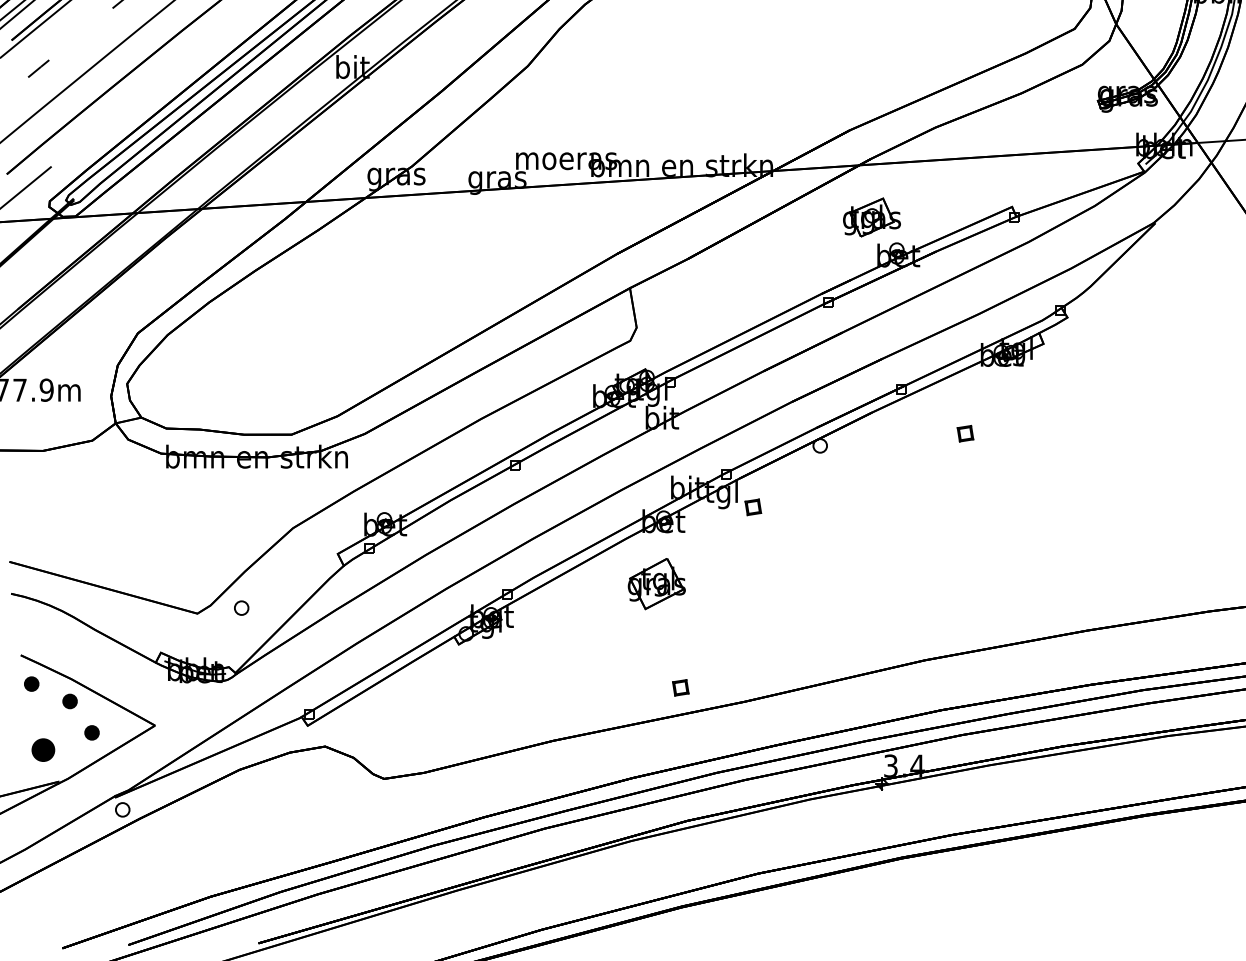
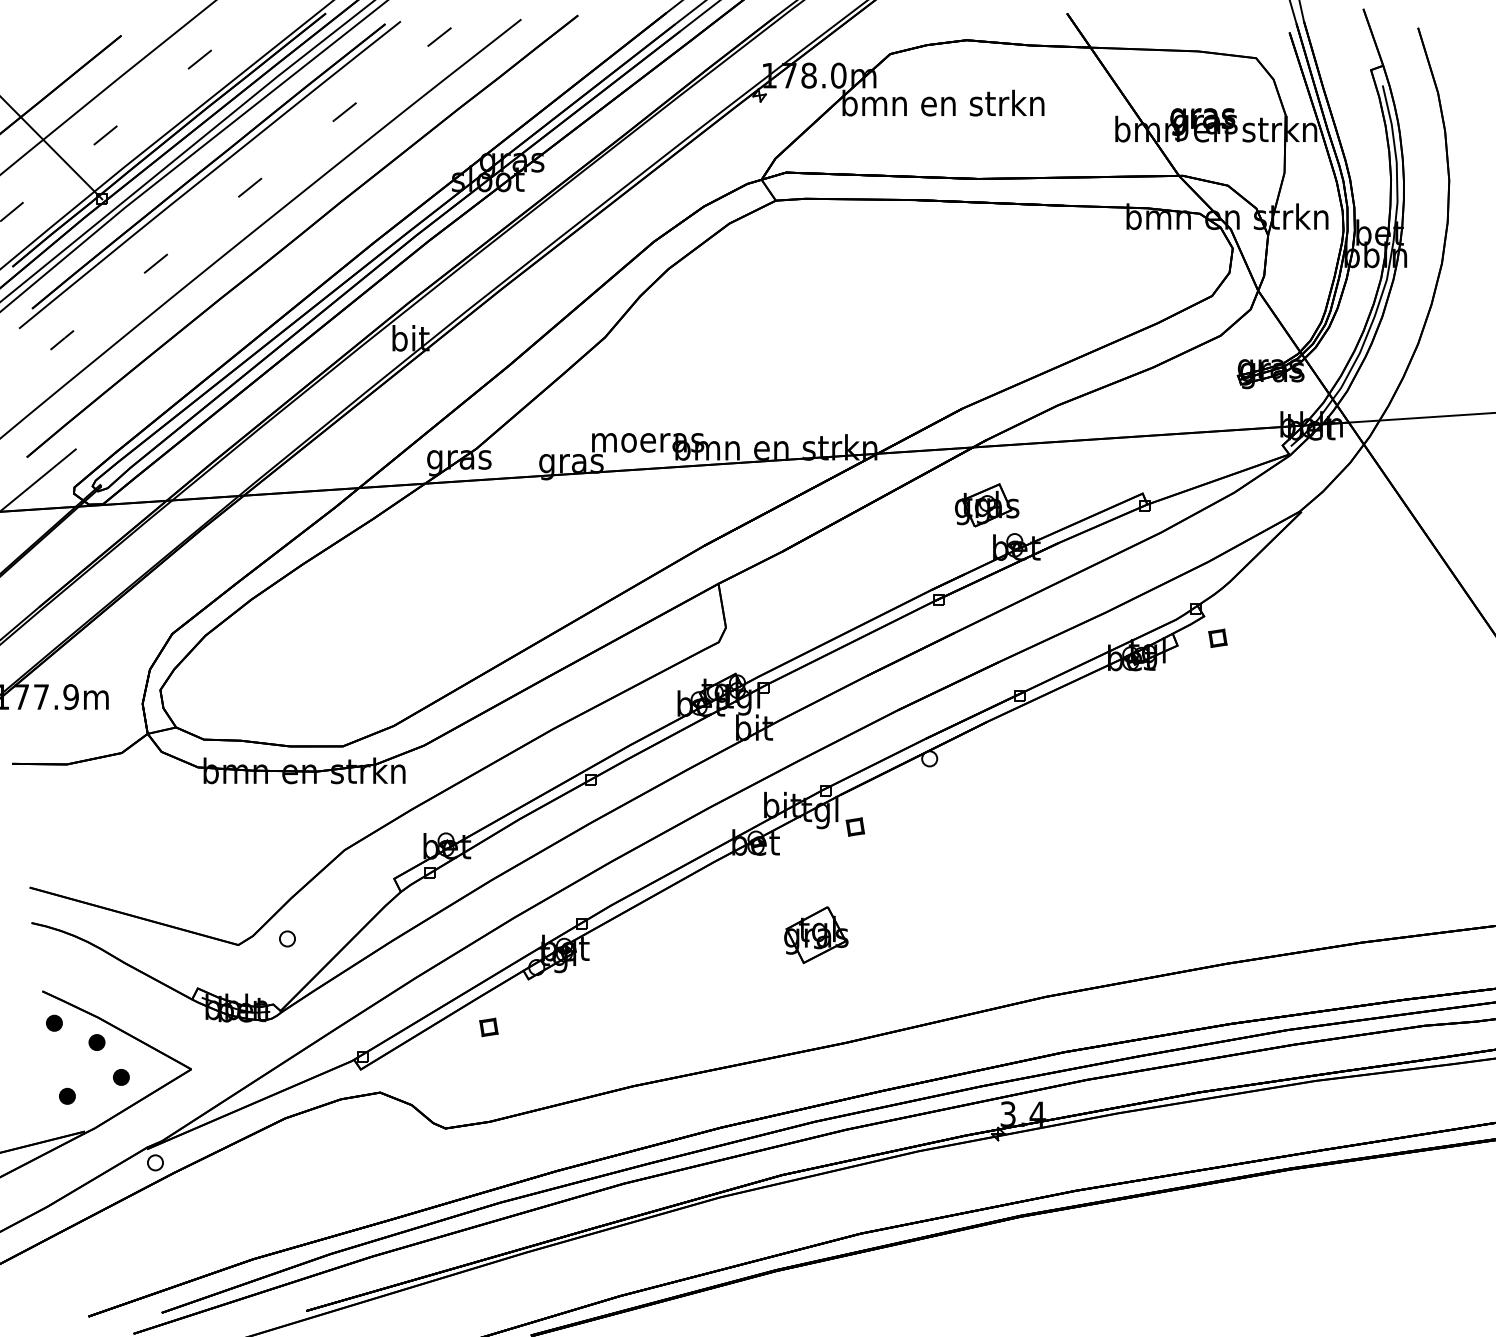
part: (965, 432) -> (1217, 637), moved
part: (656, 584) -> (816, 935), moved
part: (680, 687) -> (488, 1027), moved
part: (43, 749) -> (67, 1095), size x0.62

